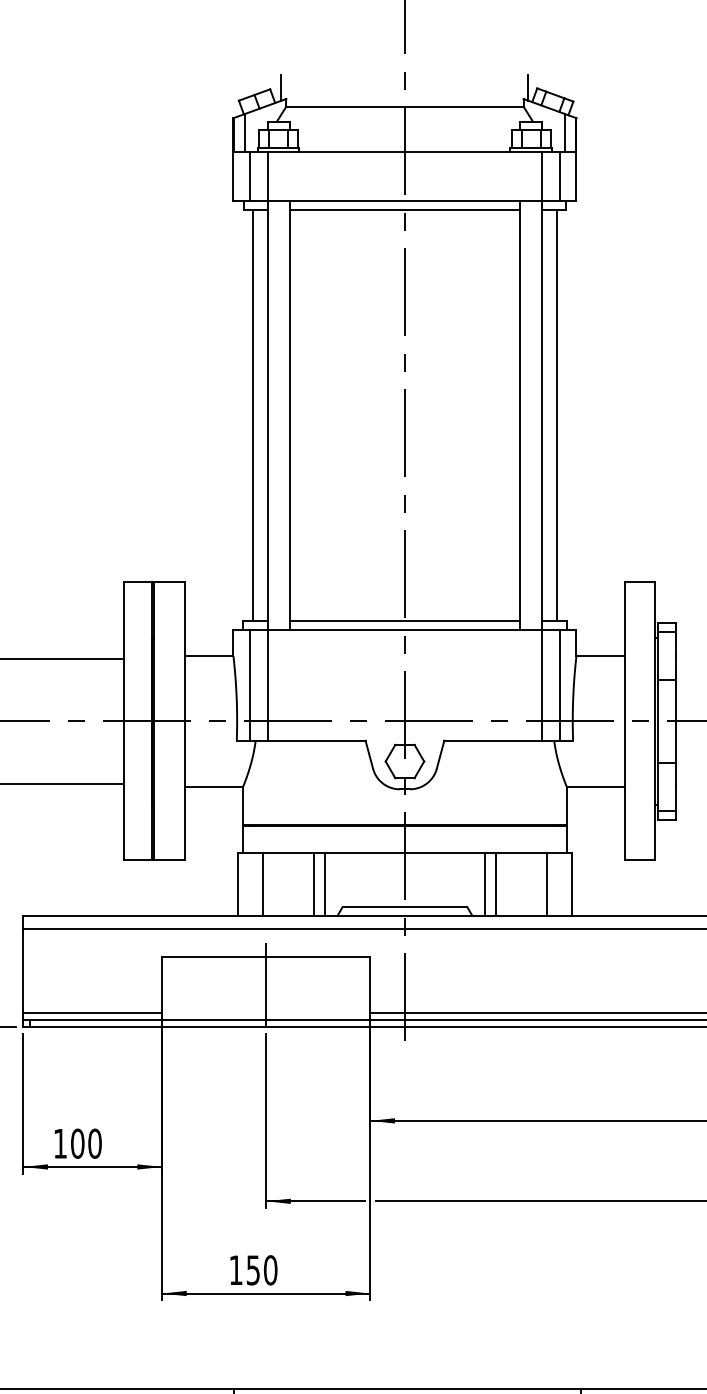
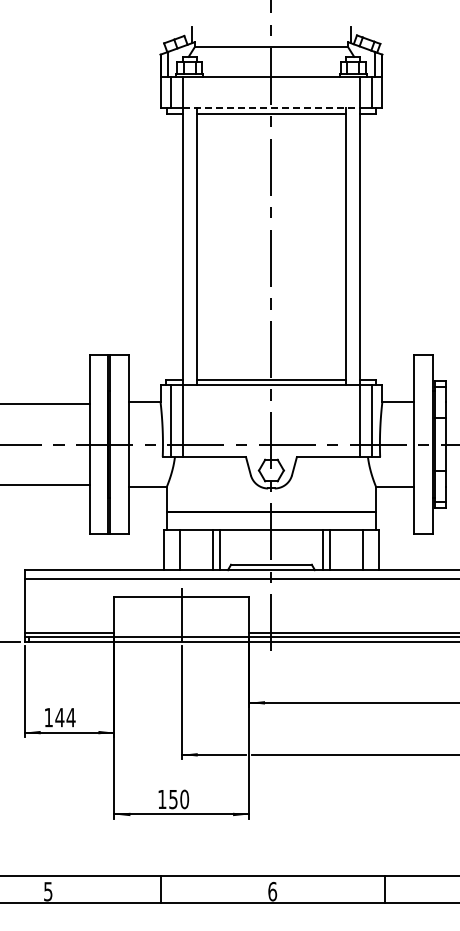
line: (405, 201) -> (271, 108), solid -> dashed
line: (253, 414) -> (173, 246), removed
line: (556, 414) -> (369, 246), removed
text: (86, 1143) -> (65, 717), 100 -> 144

